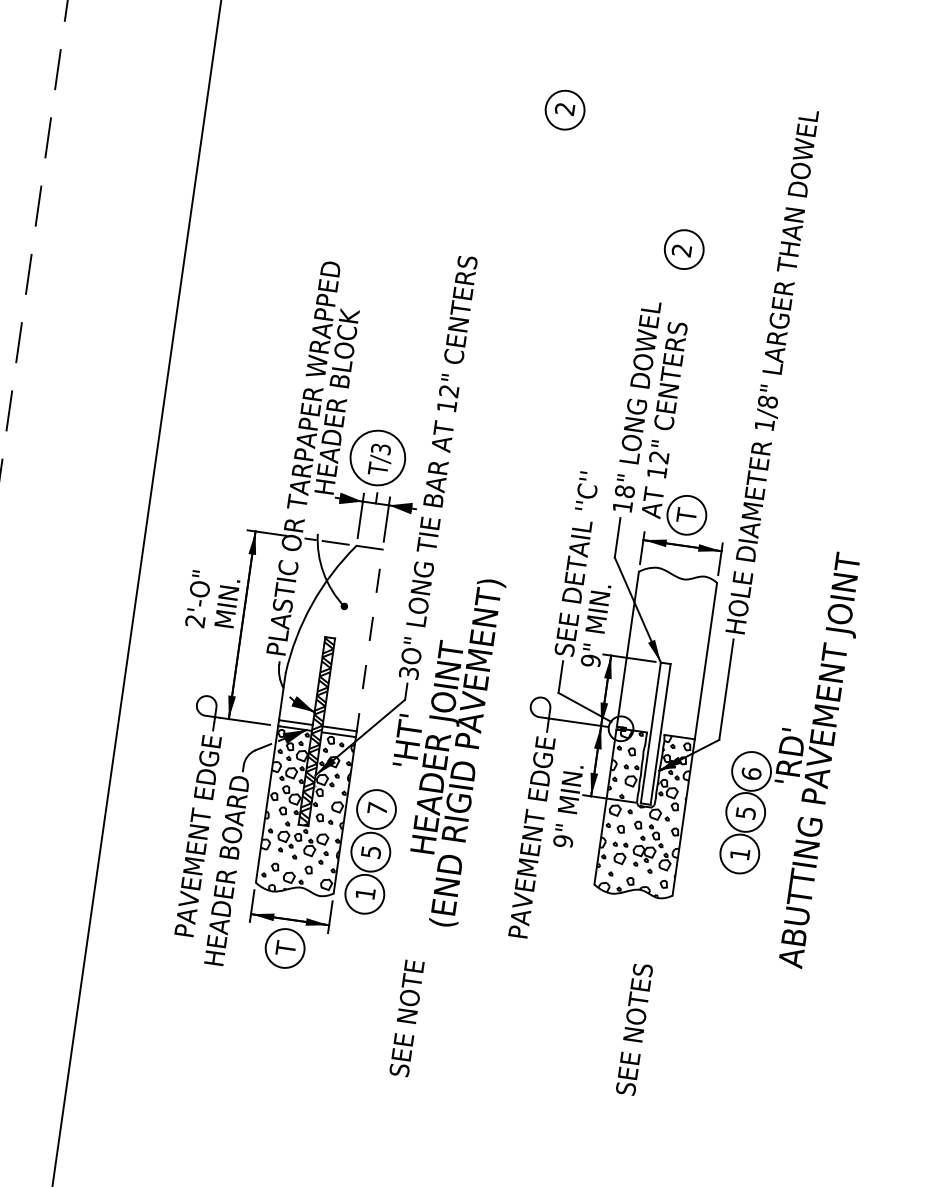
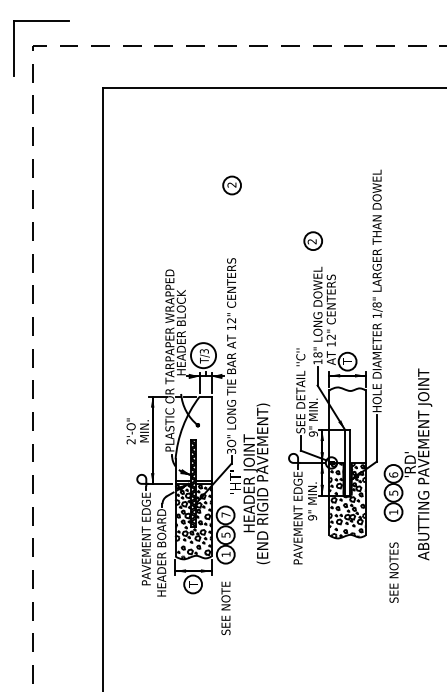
part: (563, 109) -> (231, 185), moved
part: (682, 247) -> (312, 240), moved
line: (369, 641) -> (211, 439), dashed -> solid
text: (406, 1016) -> (225, 607), moved
text: (633, 1028) -> (393, 572), moved

